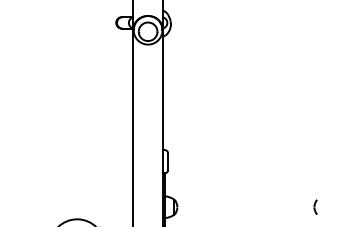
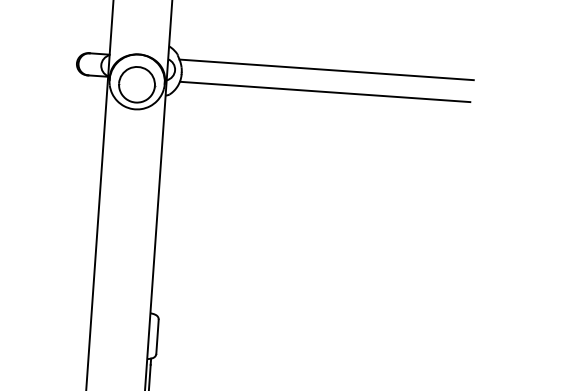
line: (245, 17) -> (325, 70), added
line: (245, 28) -> (324, 91), added

